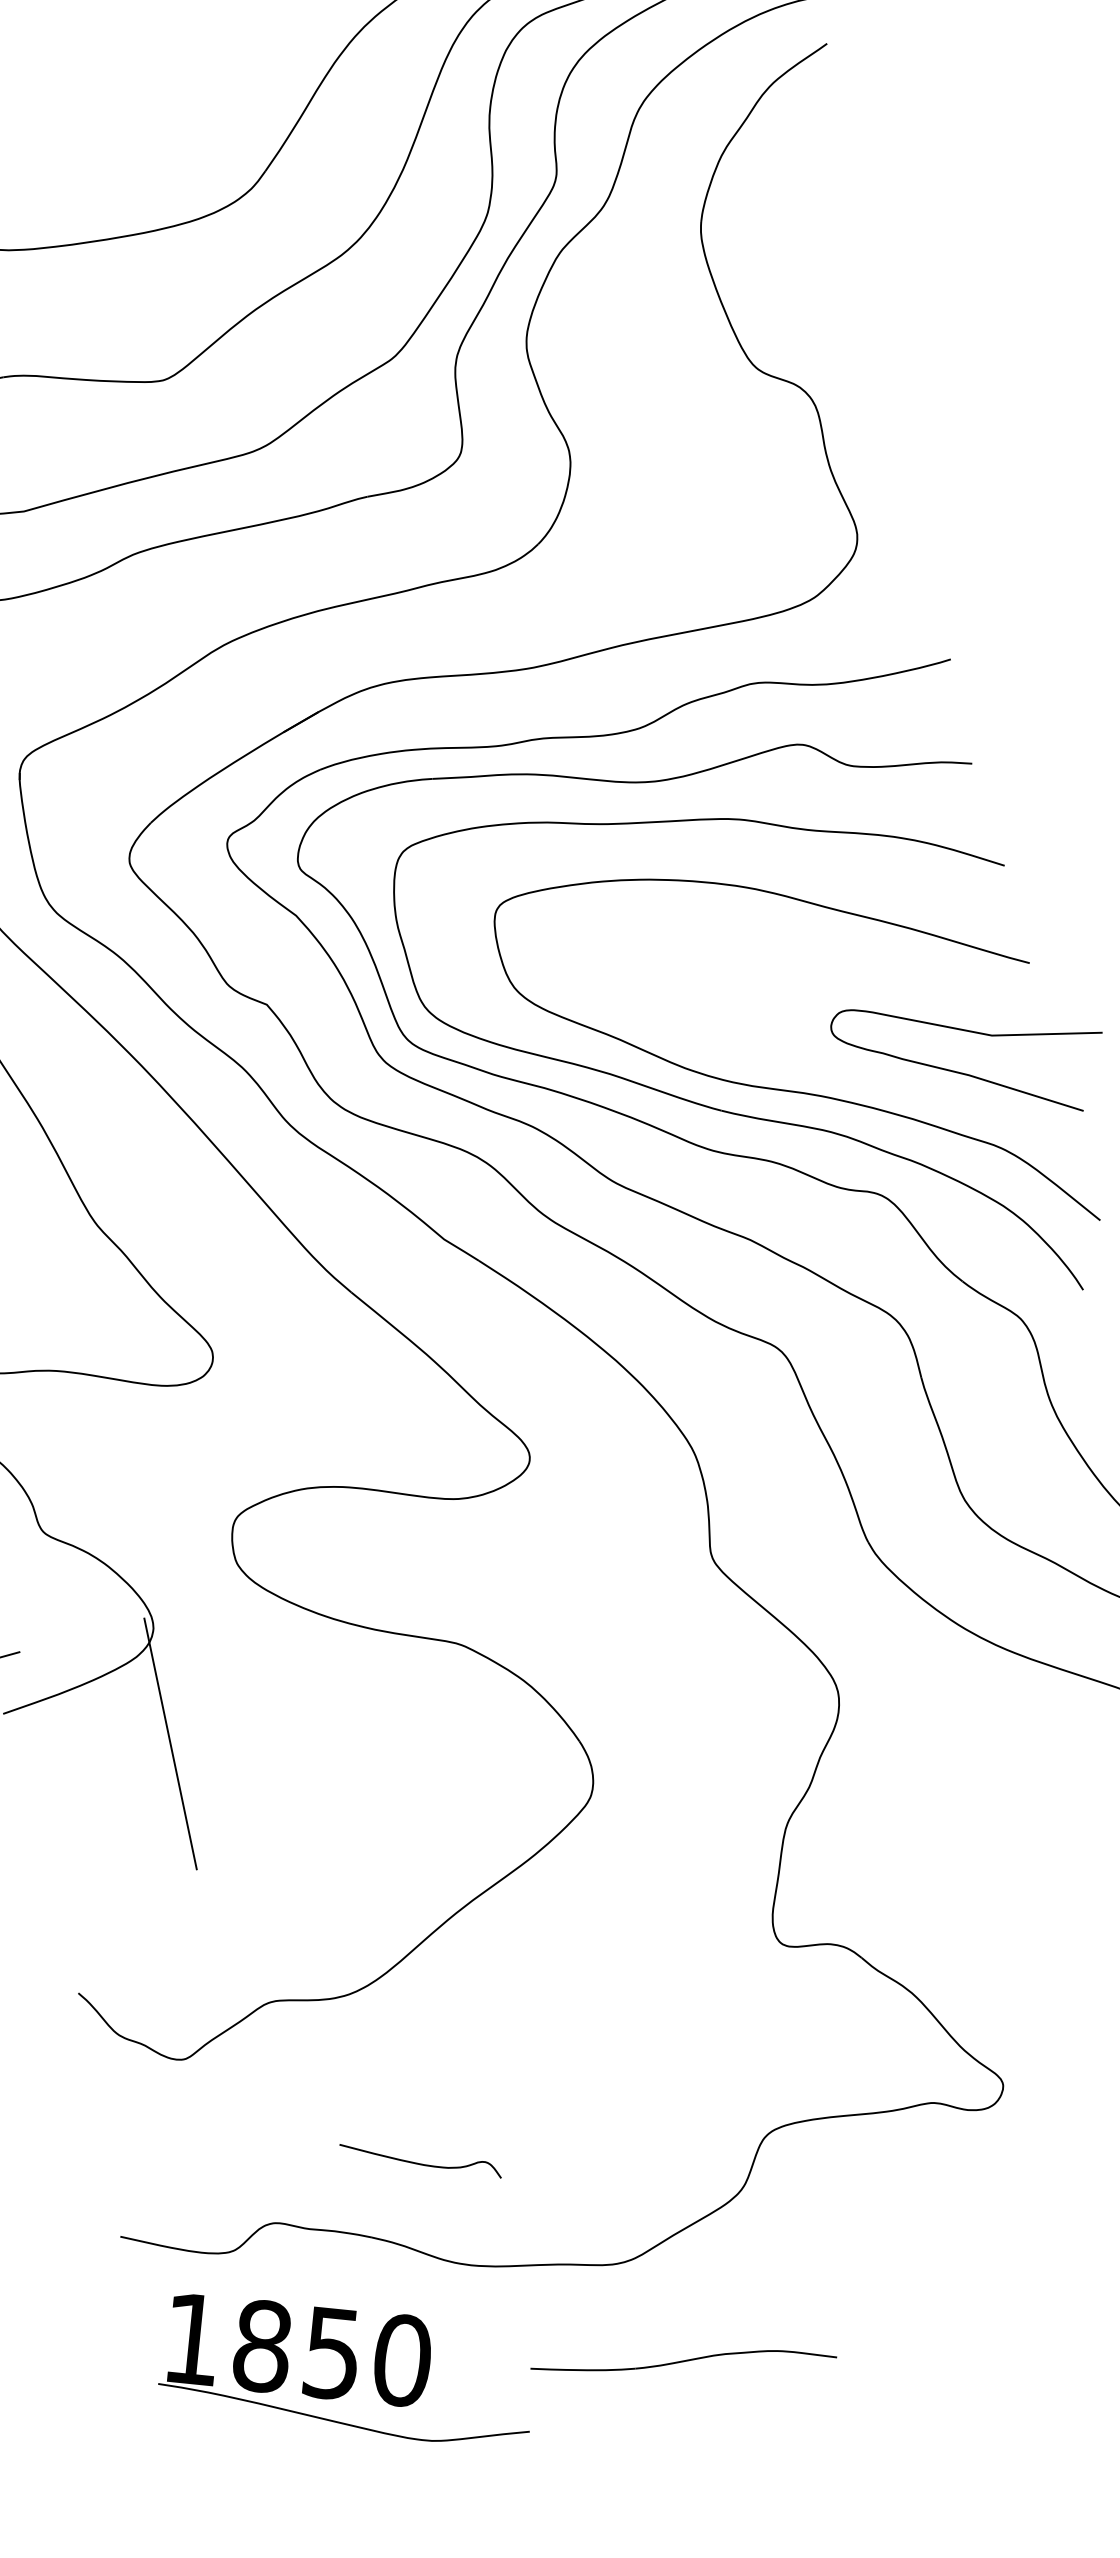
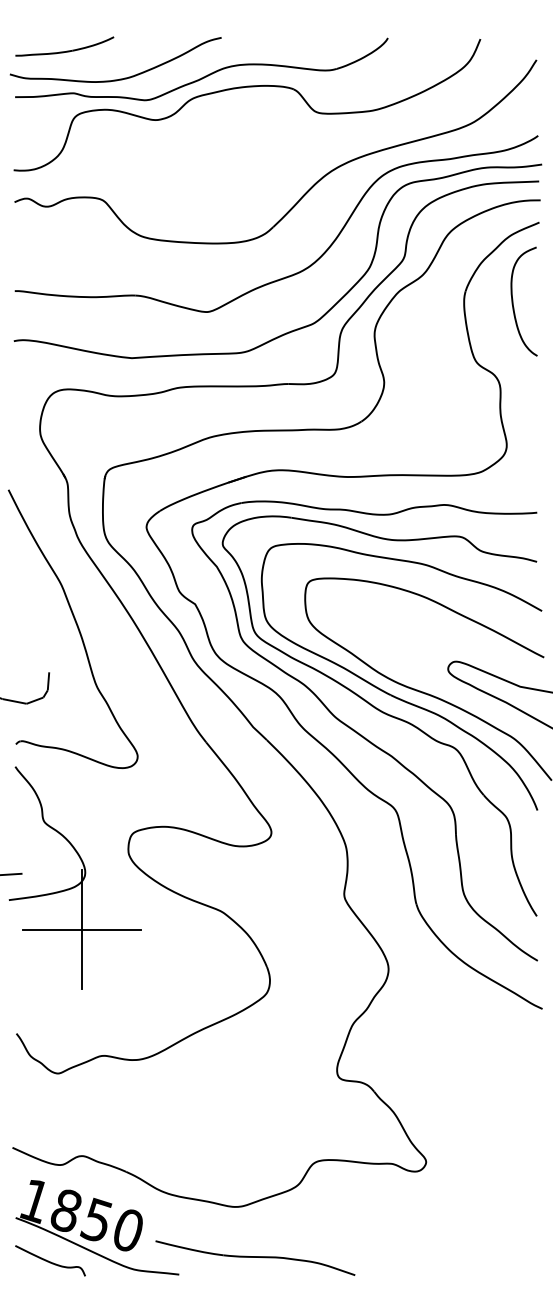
curve: (807, 222) -> (513, 301), added
line: (169, 1743) -> (81, 929), added
curve: (420, 2162) -> (50, 1261), moved
part: (683, 2361) -> (255, 1257), size x1.43

